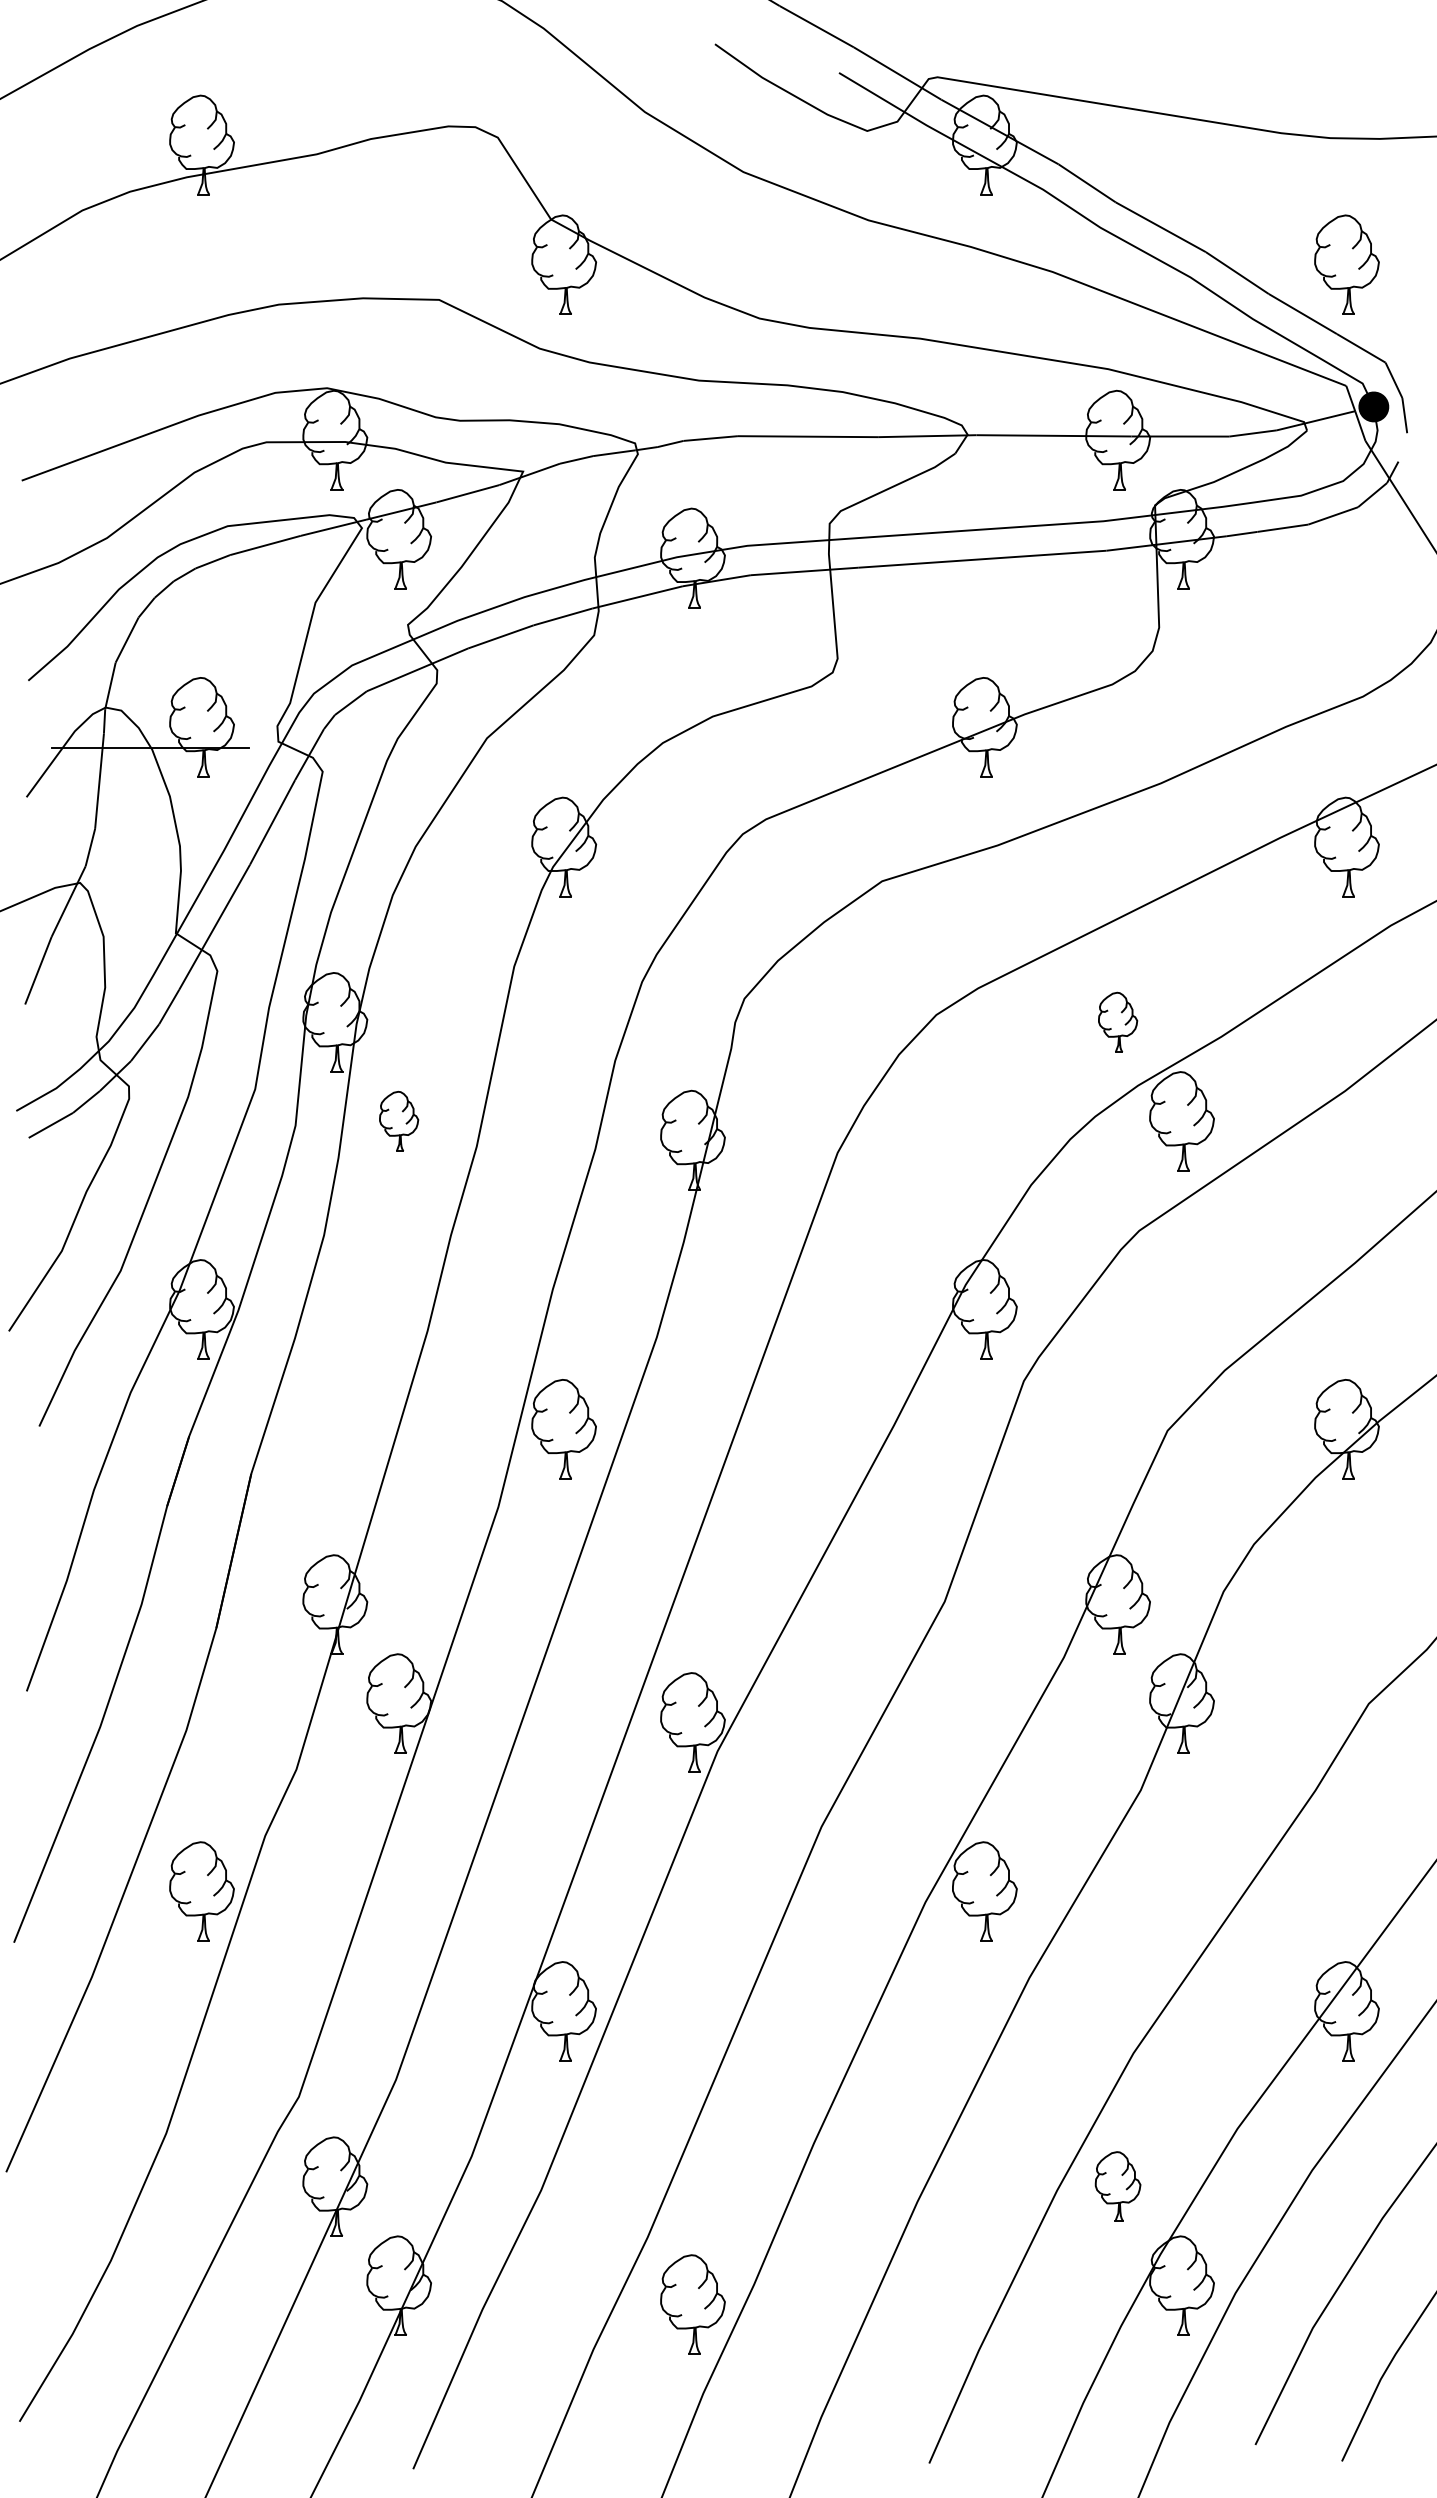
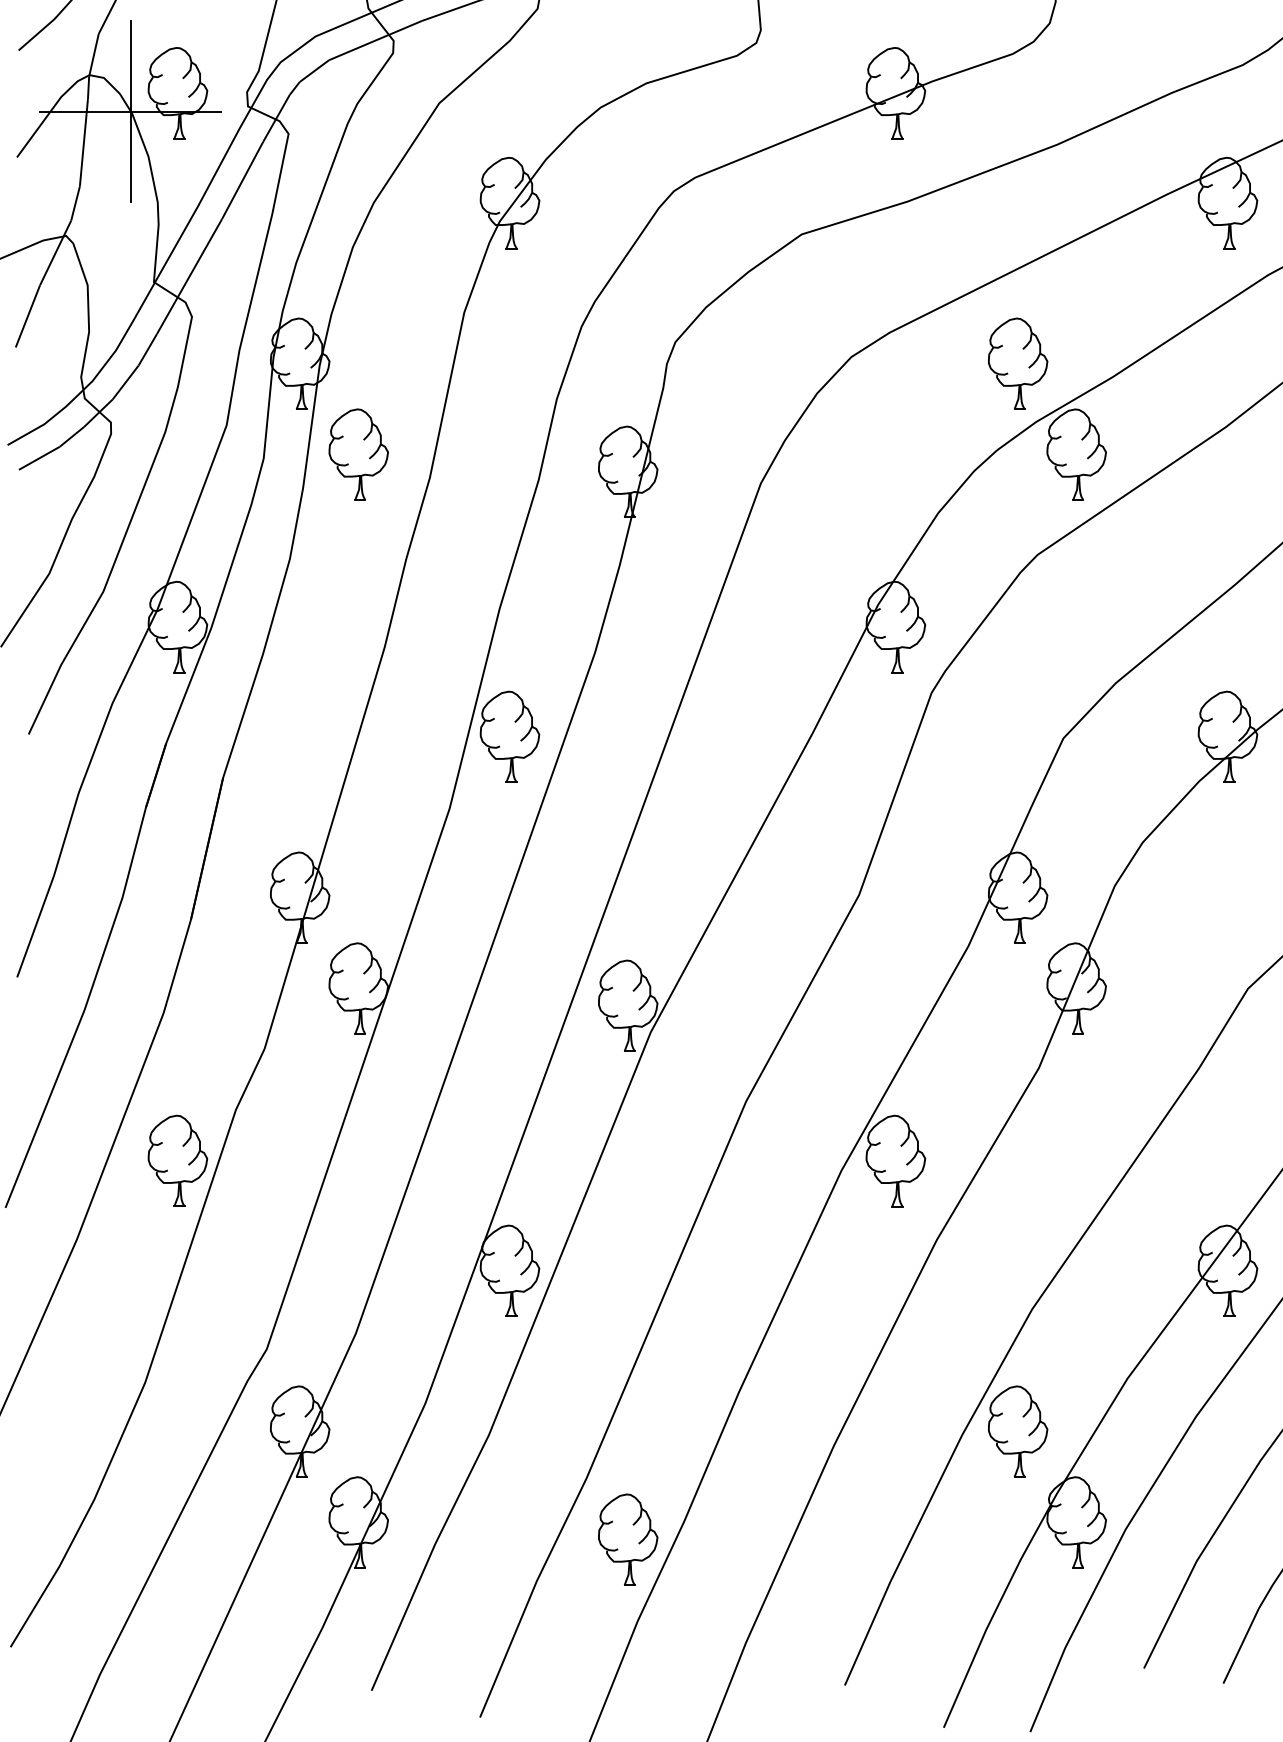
line: (150, 747) -> (130, 111), added
part: (1117, 1022) -> (1017, 363), size x1.67
part: (398, 1121) -> (358, 454), size x1.67
part: (1117, 2186) -> (1017, 1431), size x1.43

